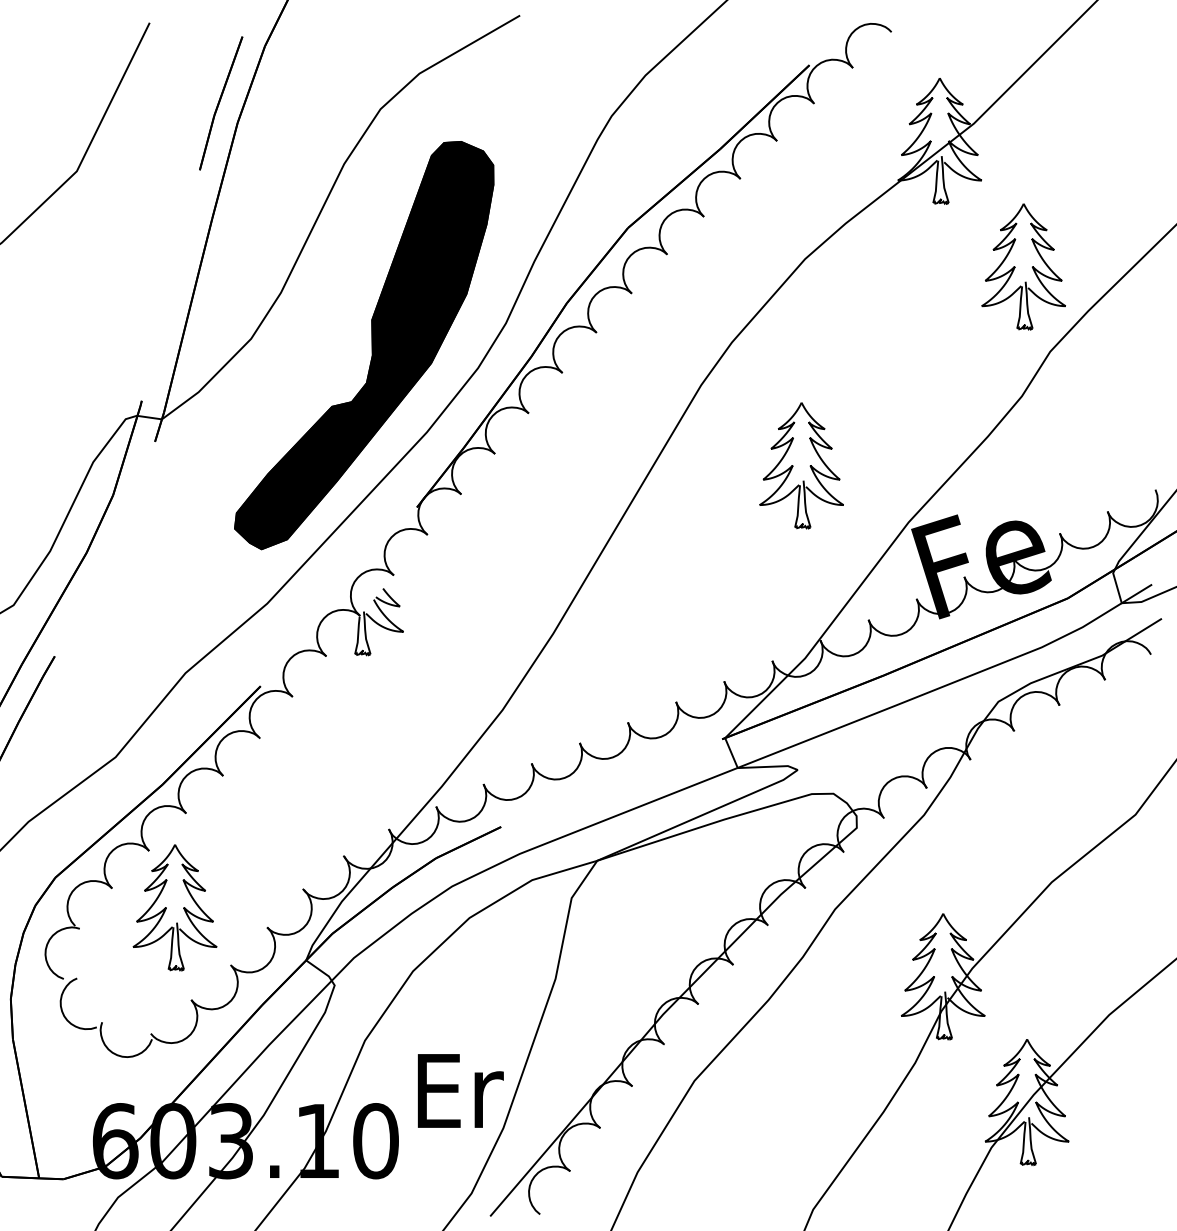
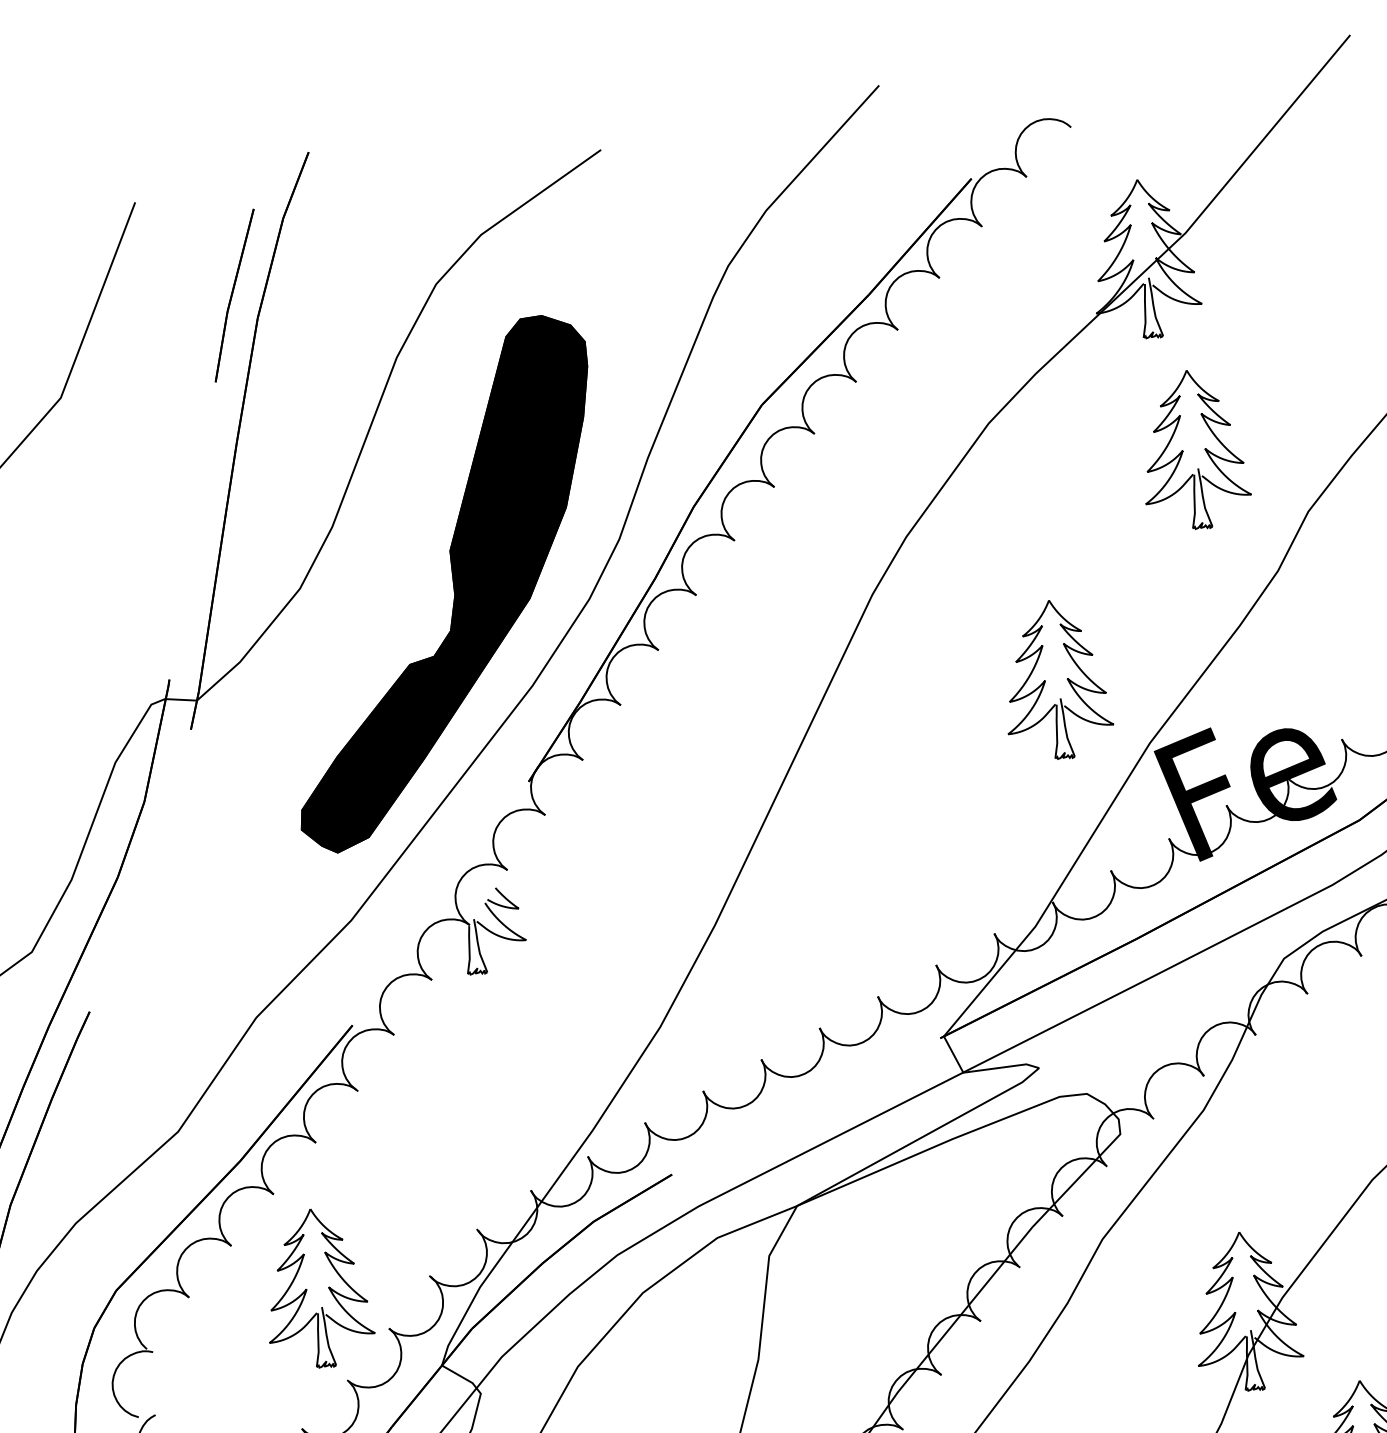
part: (1023, 266) -> (1193, 449), moved
part: (801, 465) -> (1056, 679), moved
part: (174, 907) -> (317, 1288), moved

